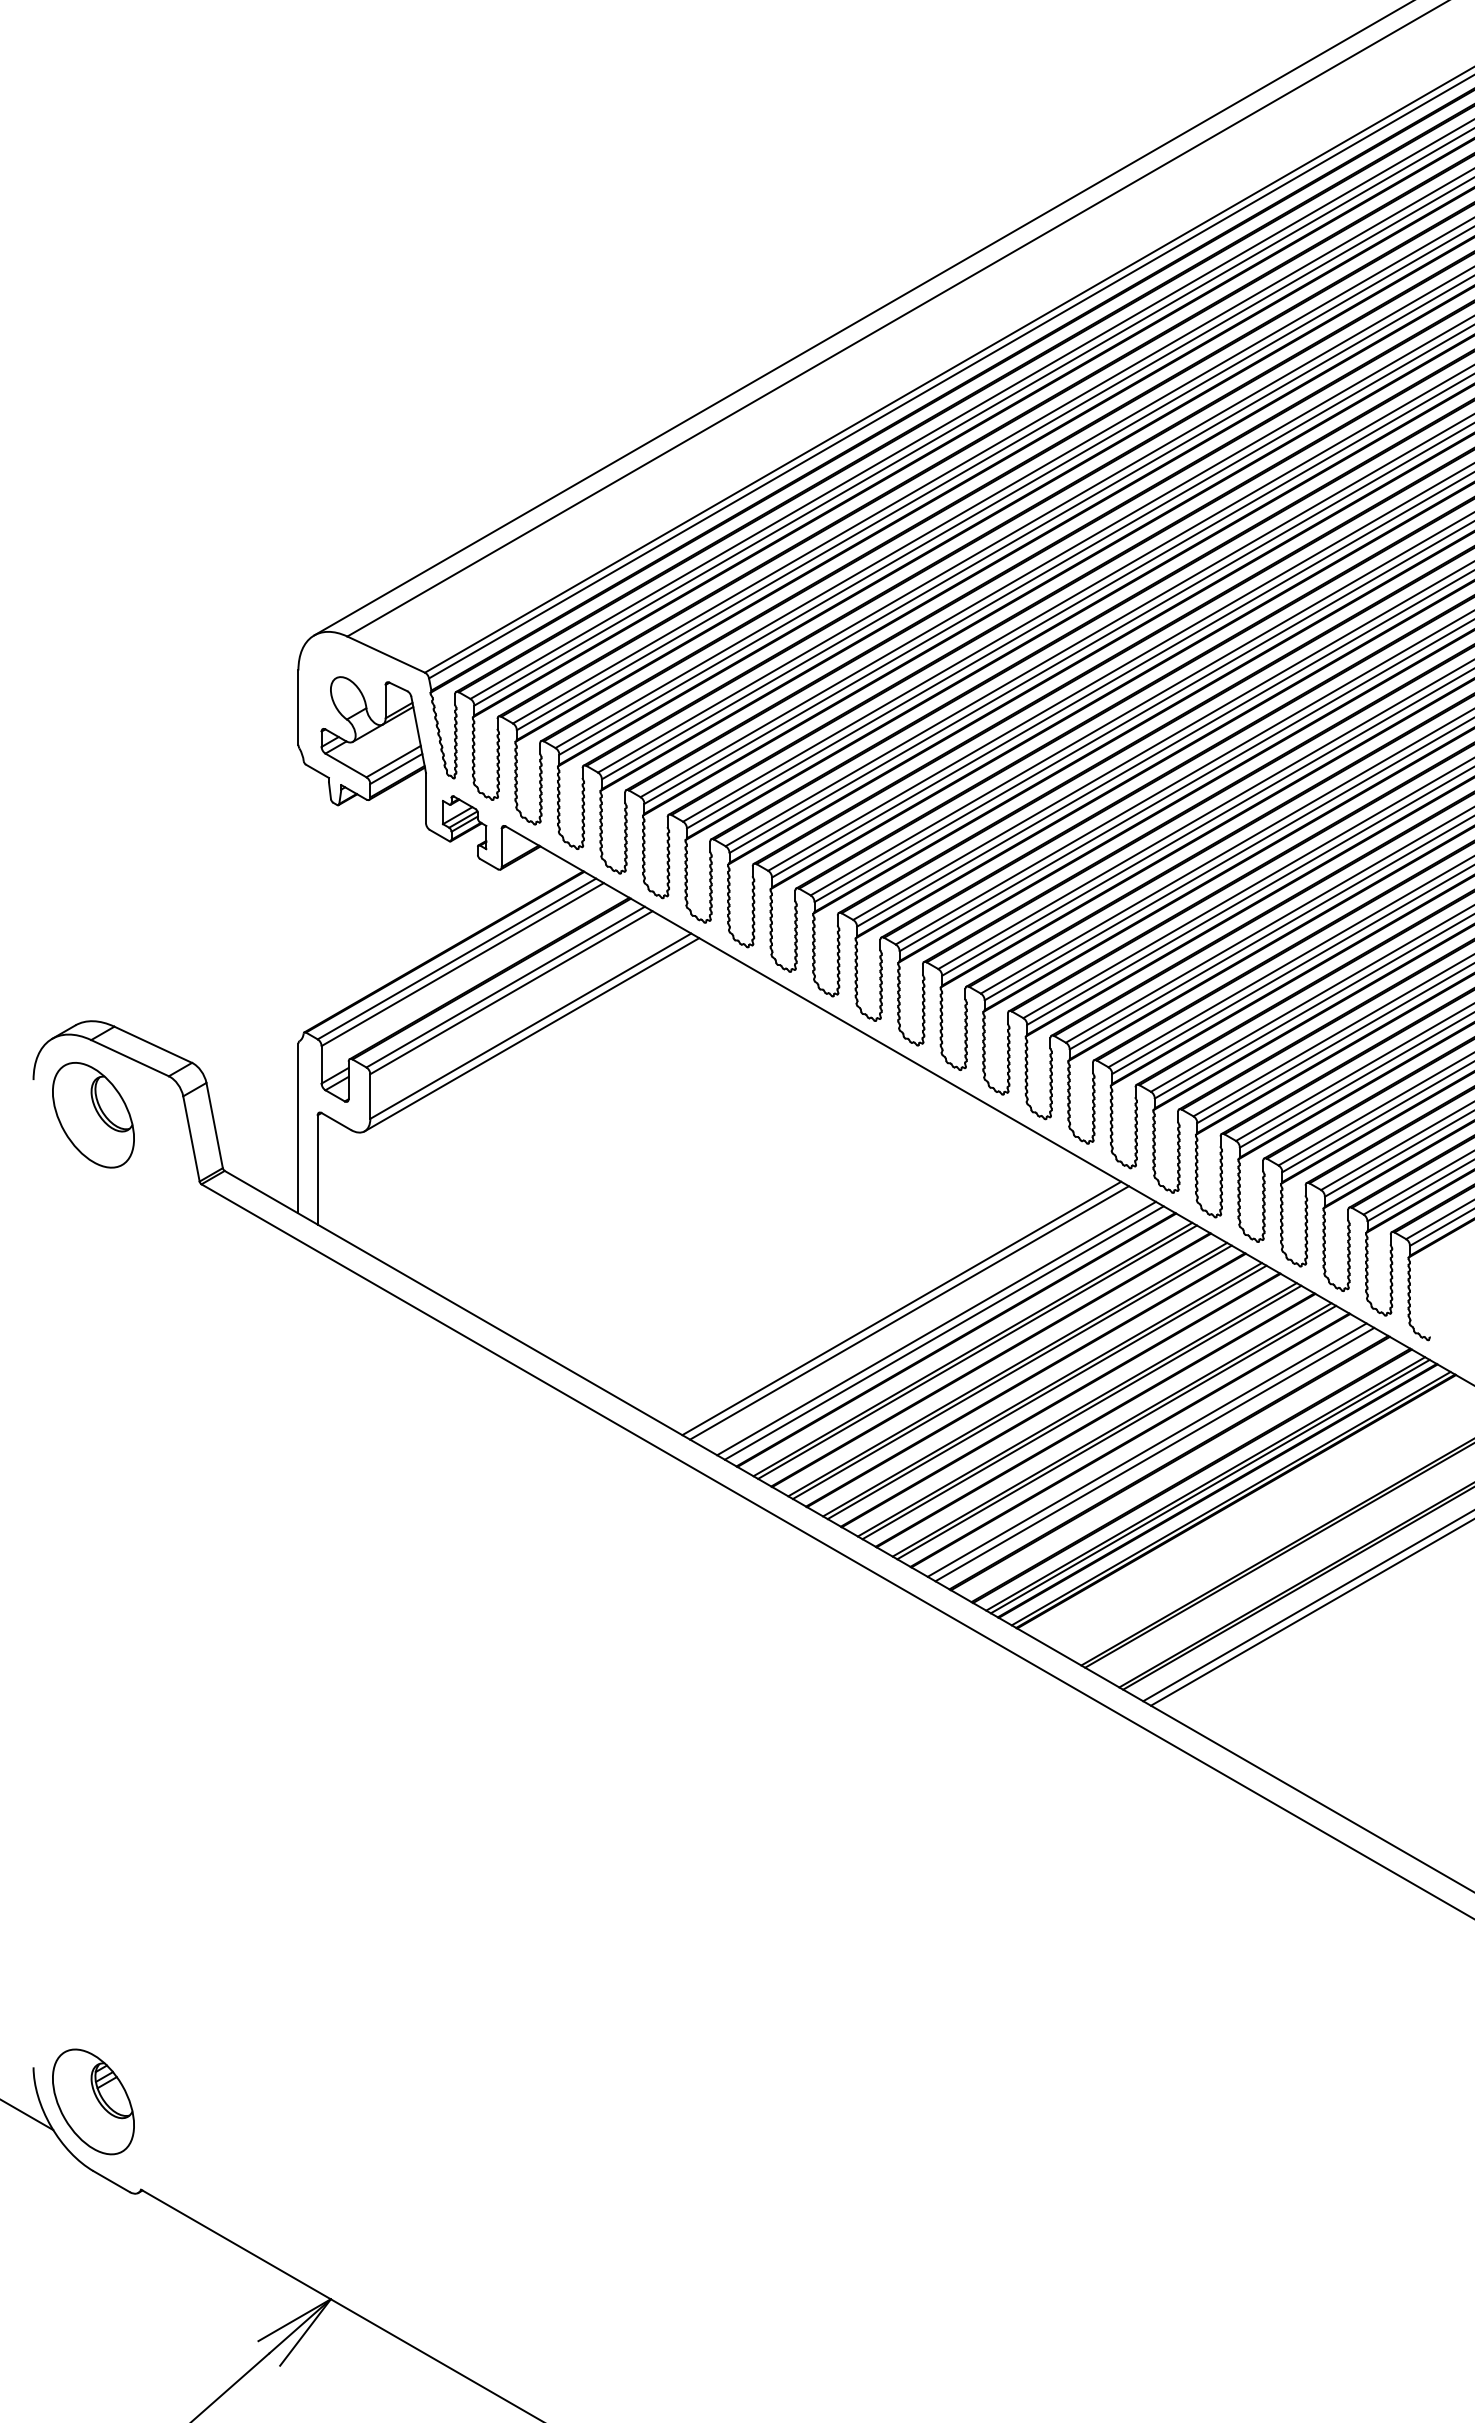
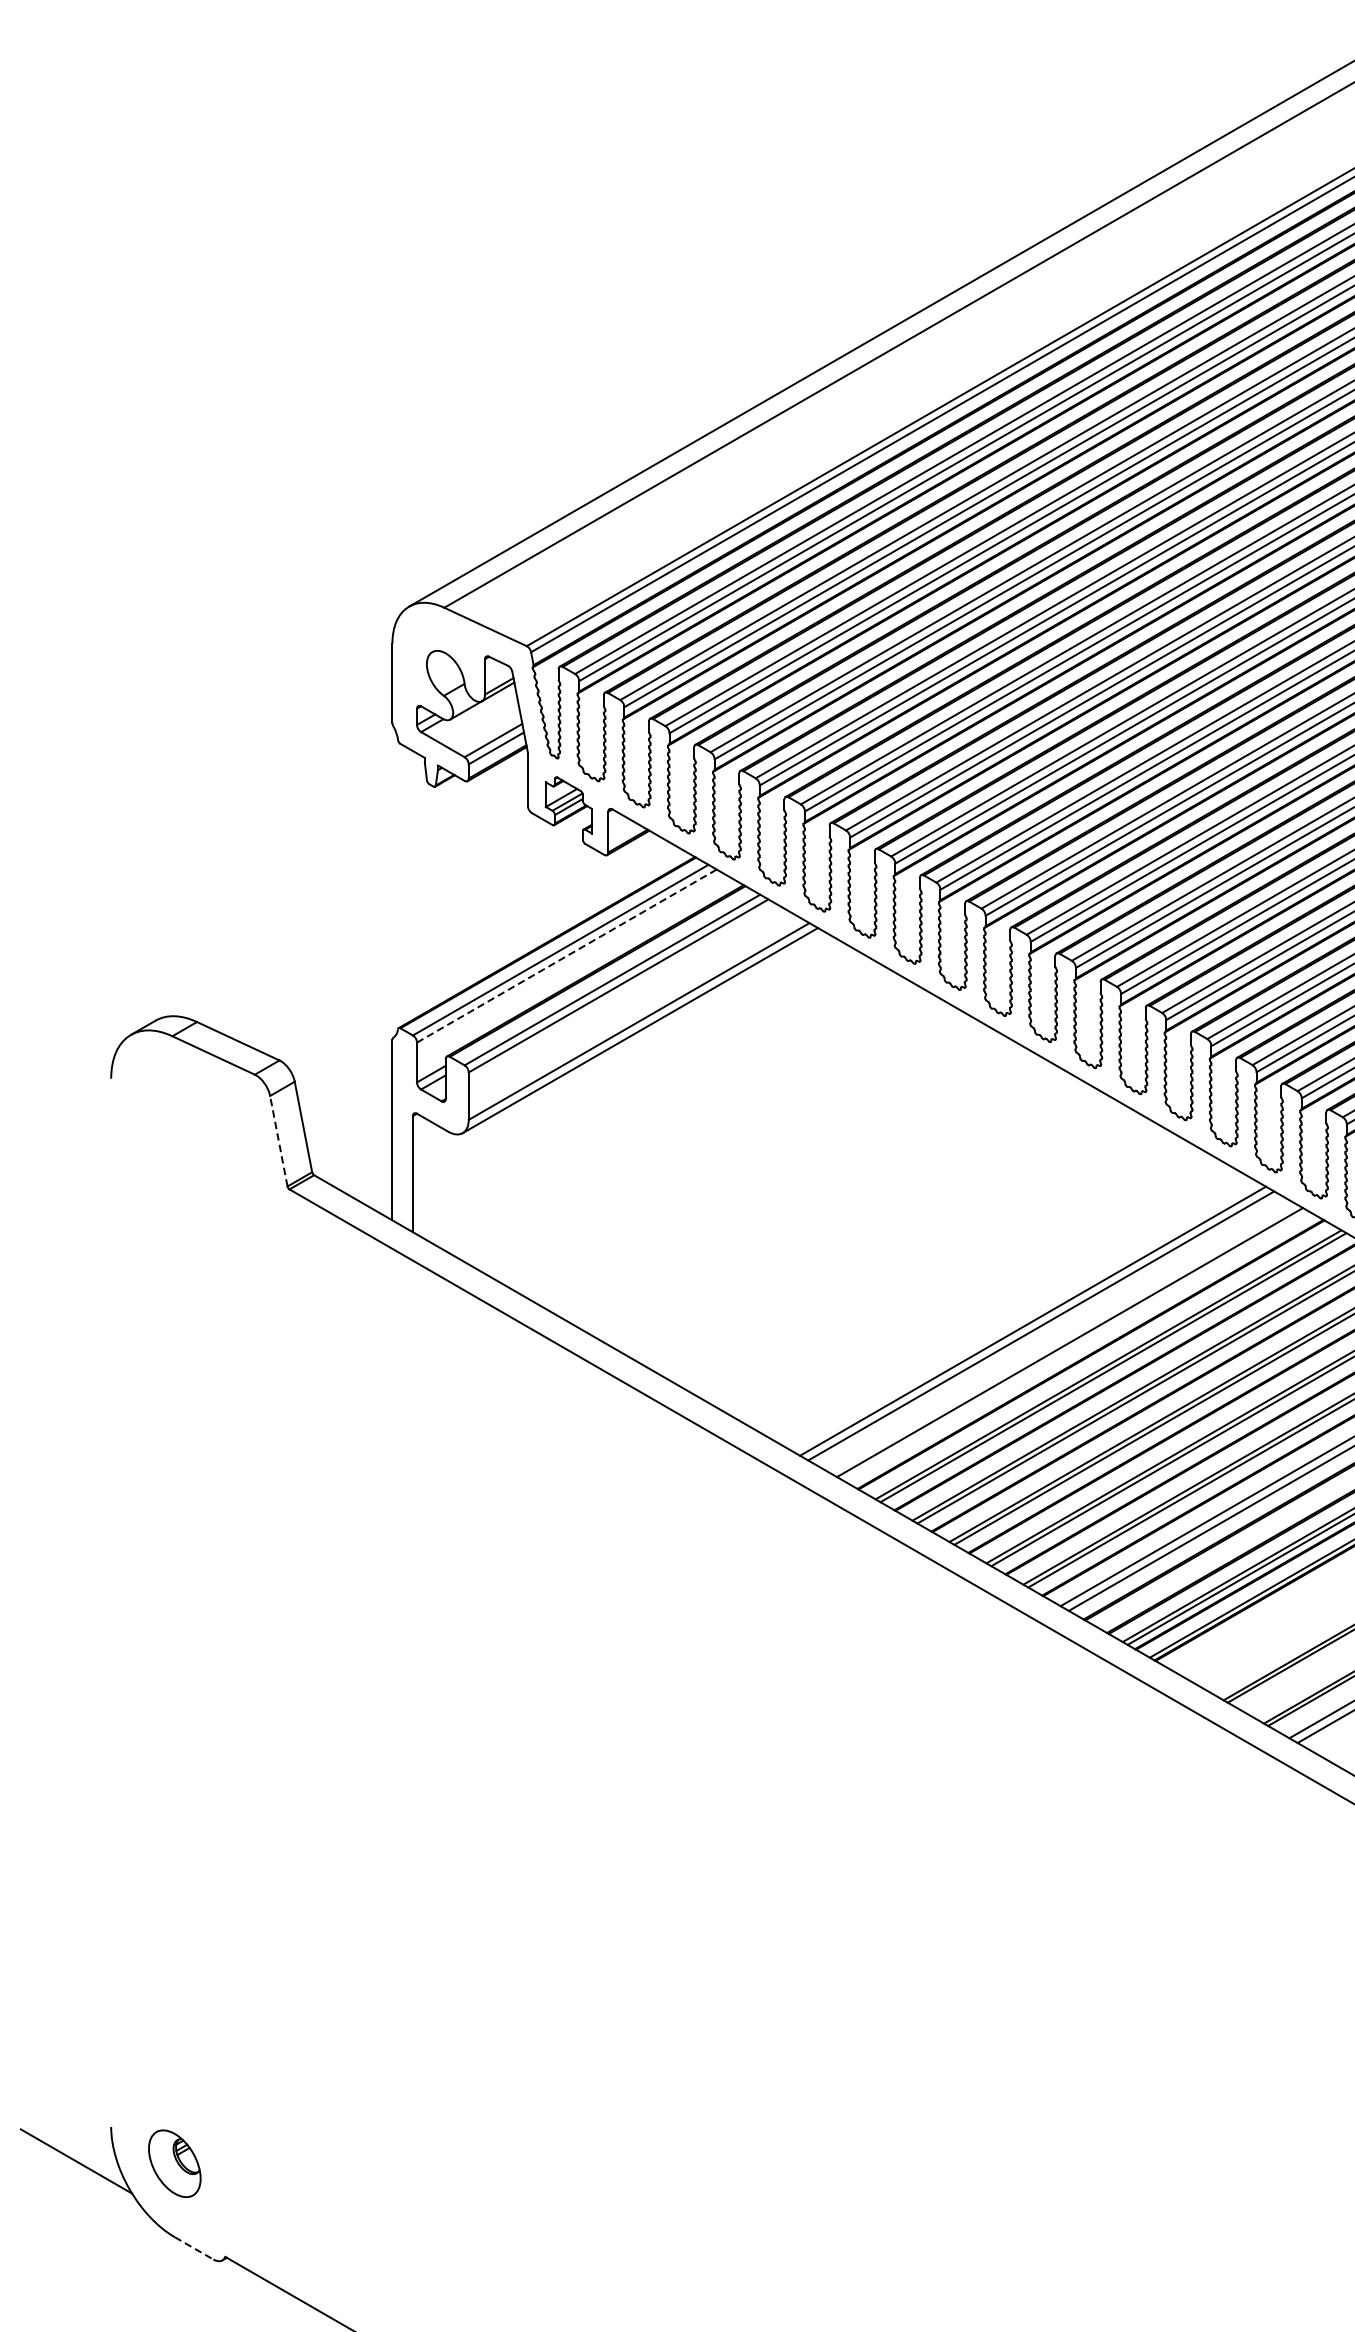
line: (462, 964) -> (566, 955), solid -> dashed
part: (93, 1115) -> (174, 1116), removed
line: (191, 1138) -> (278, 1140), solid -> dashed
line: (943, 1332) -> (1077, 1346), removed
part: (93, 2101) -> (174, 2163), size x0.6
line: (111, 2181) -> (193, 2248), solid -> dashed

